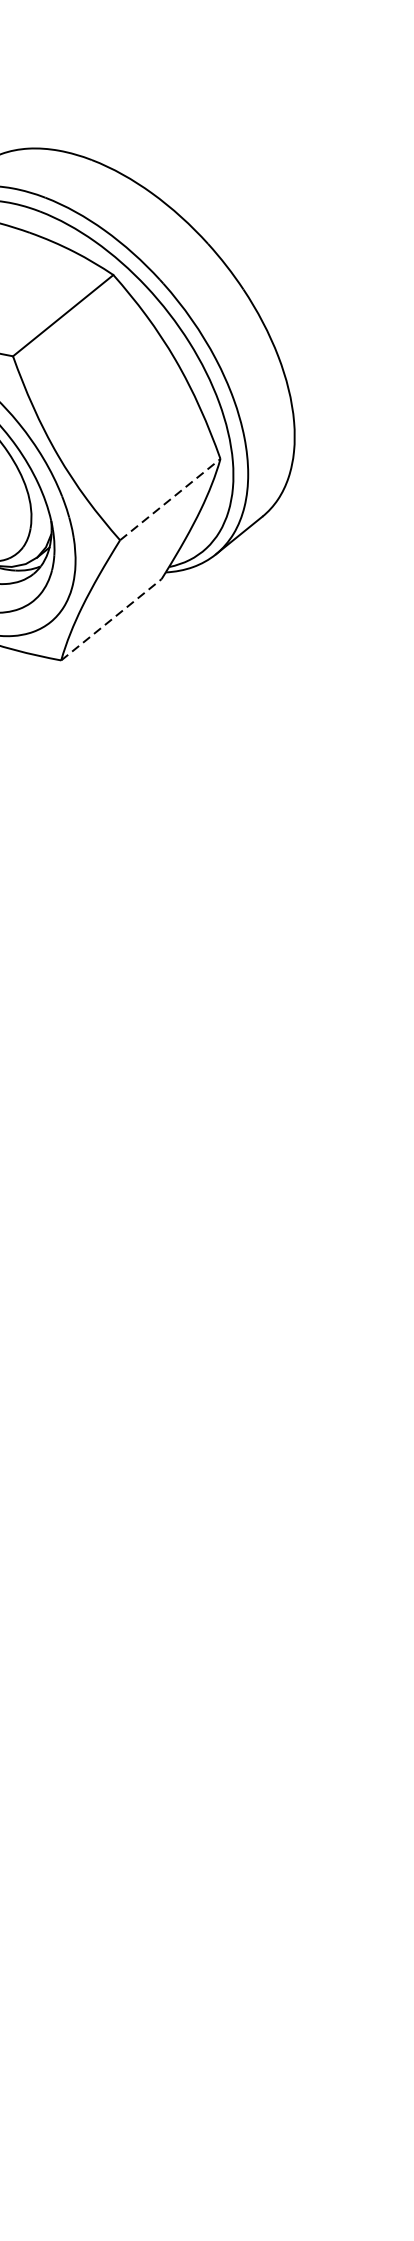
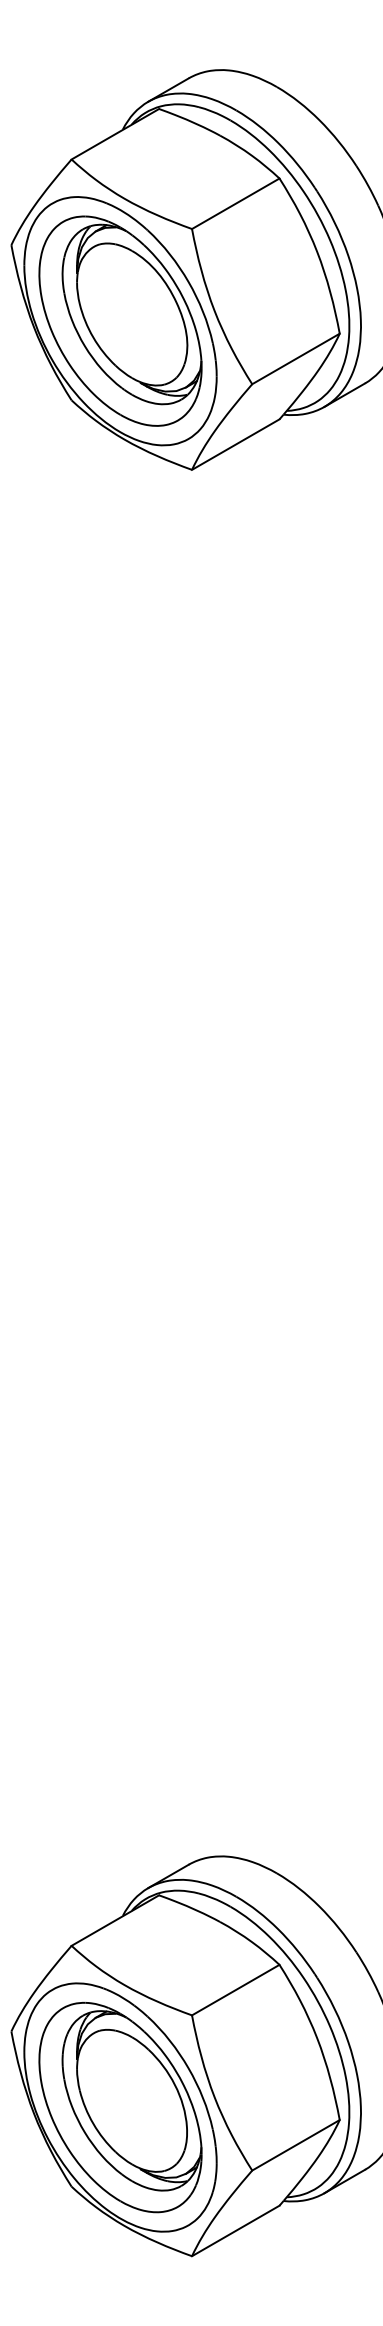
line: (169, 499) -> (295, 358), dashed -> solid
line: (111, 619) -> (235, 444), dashed -> solid

